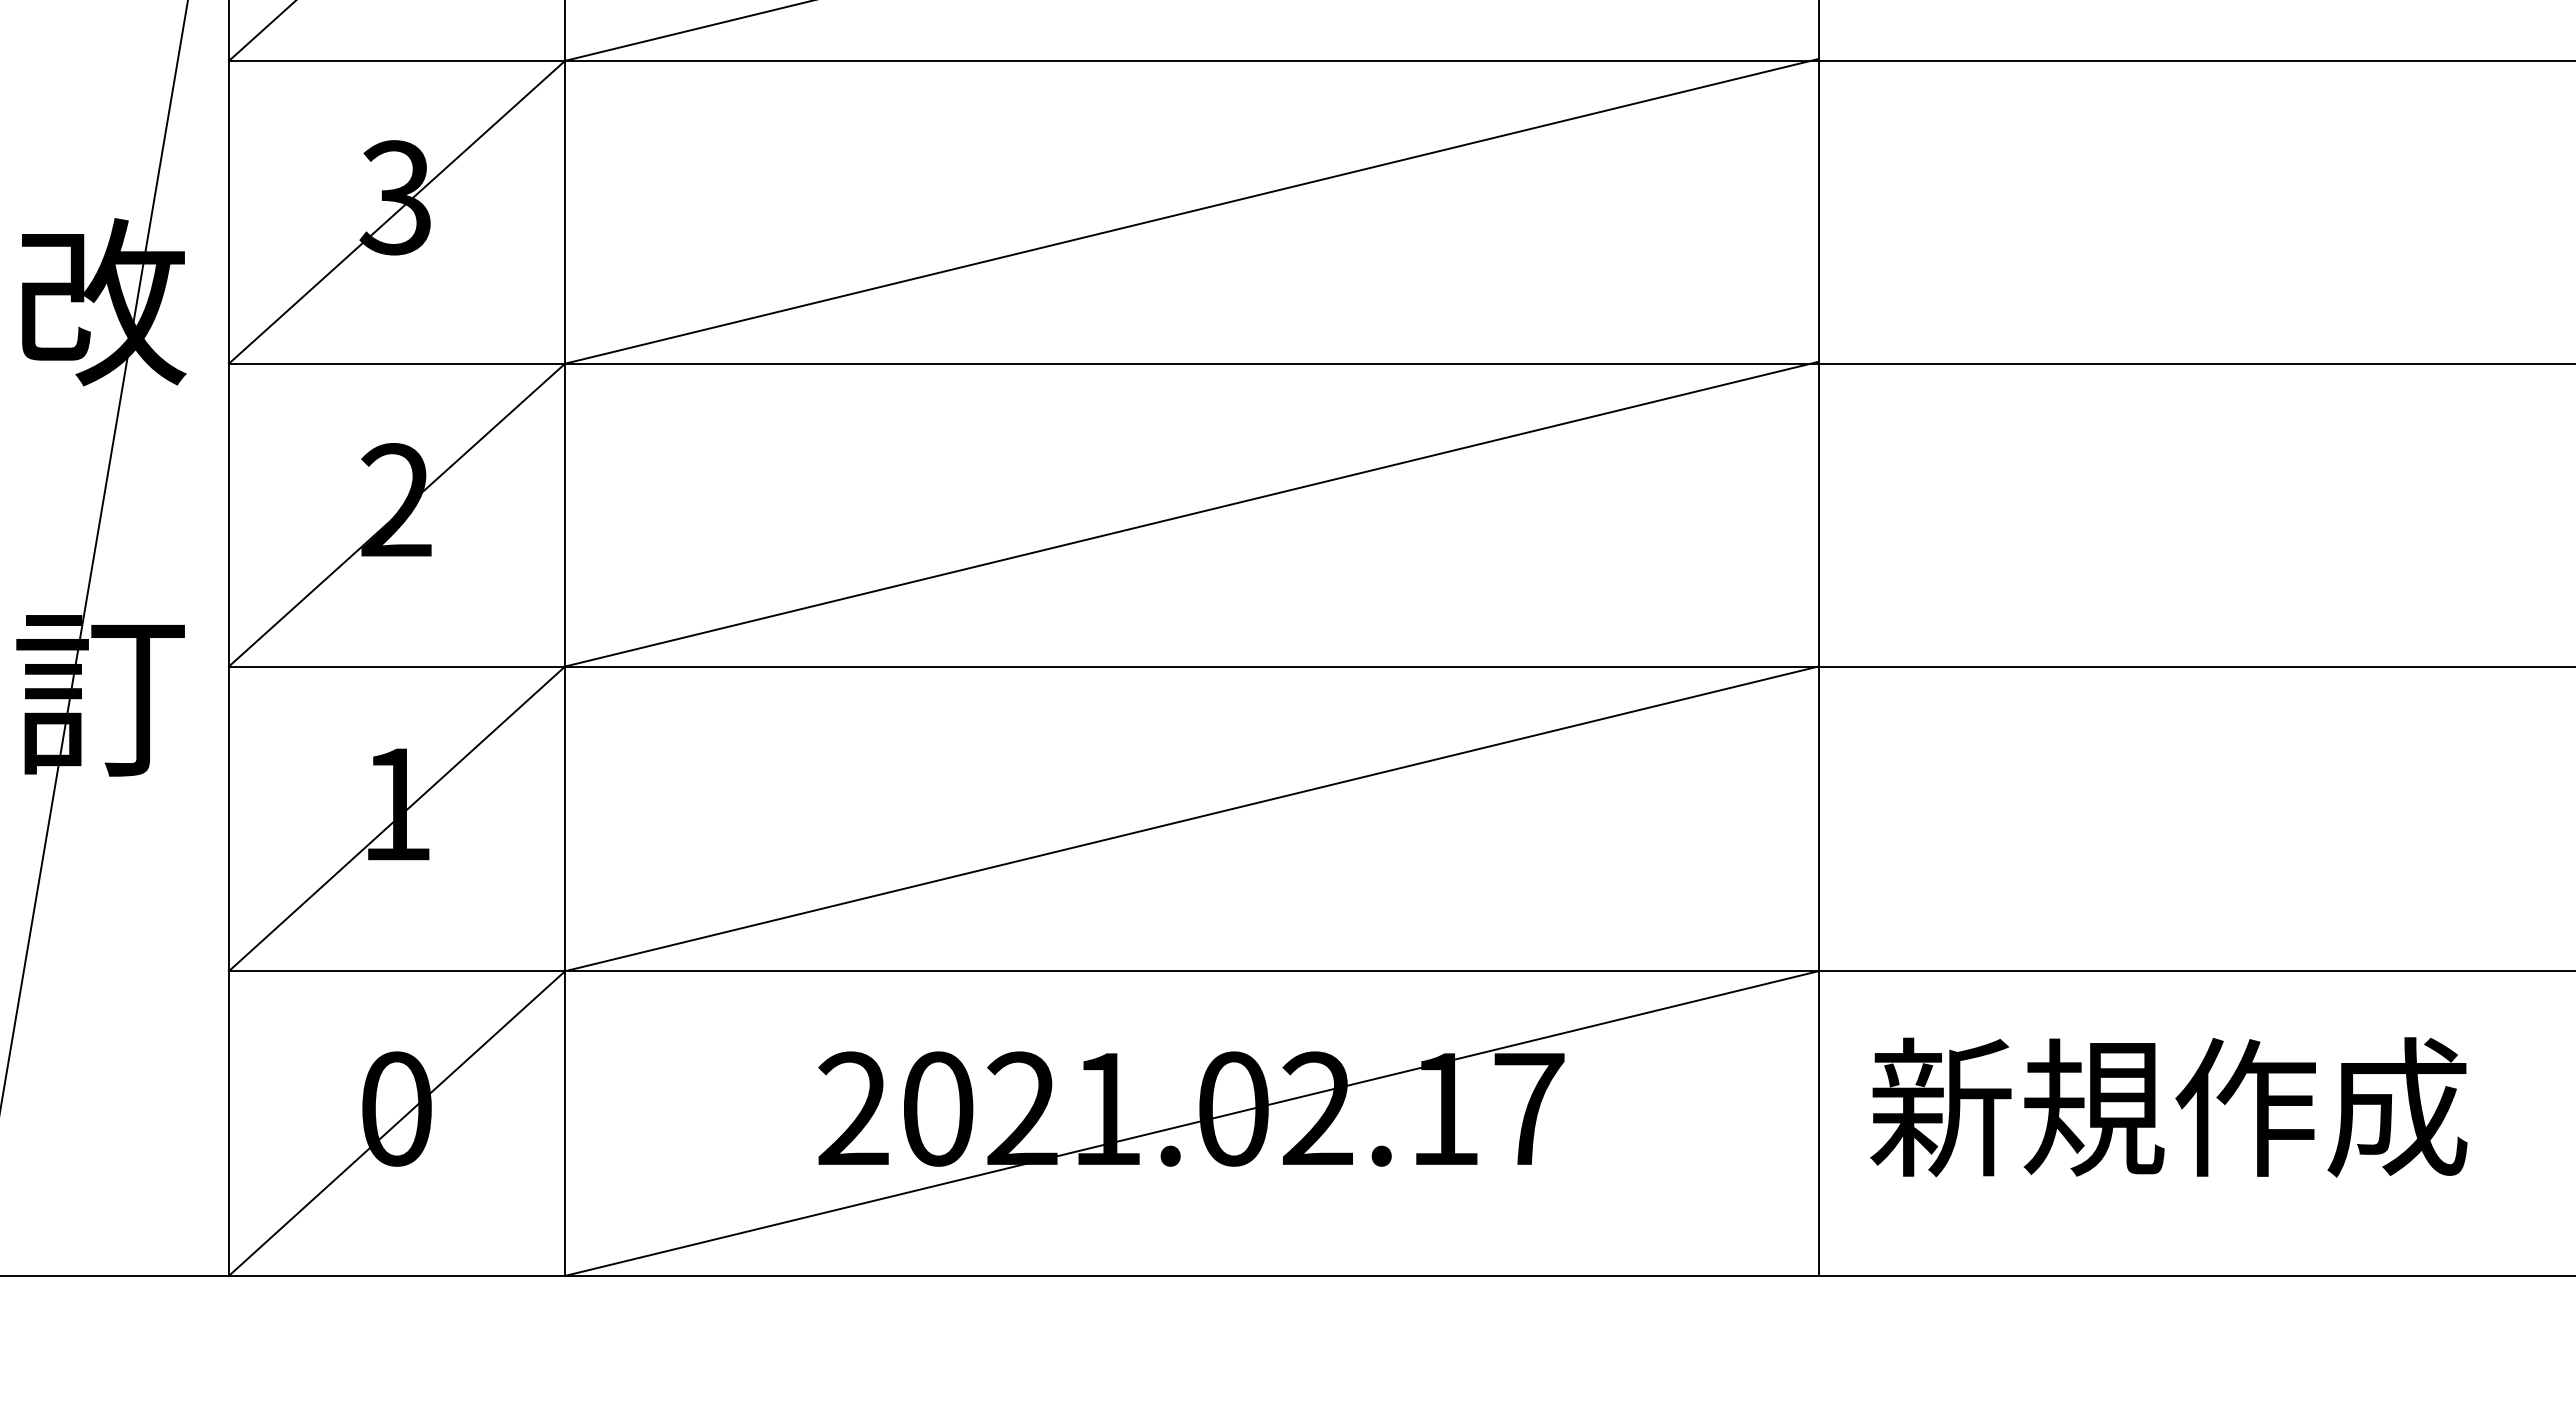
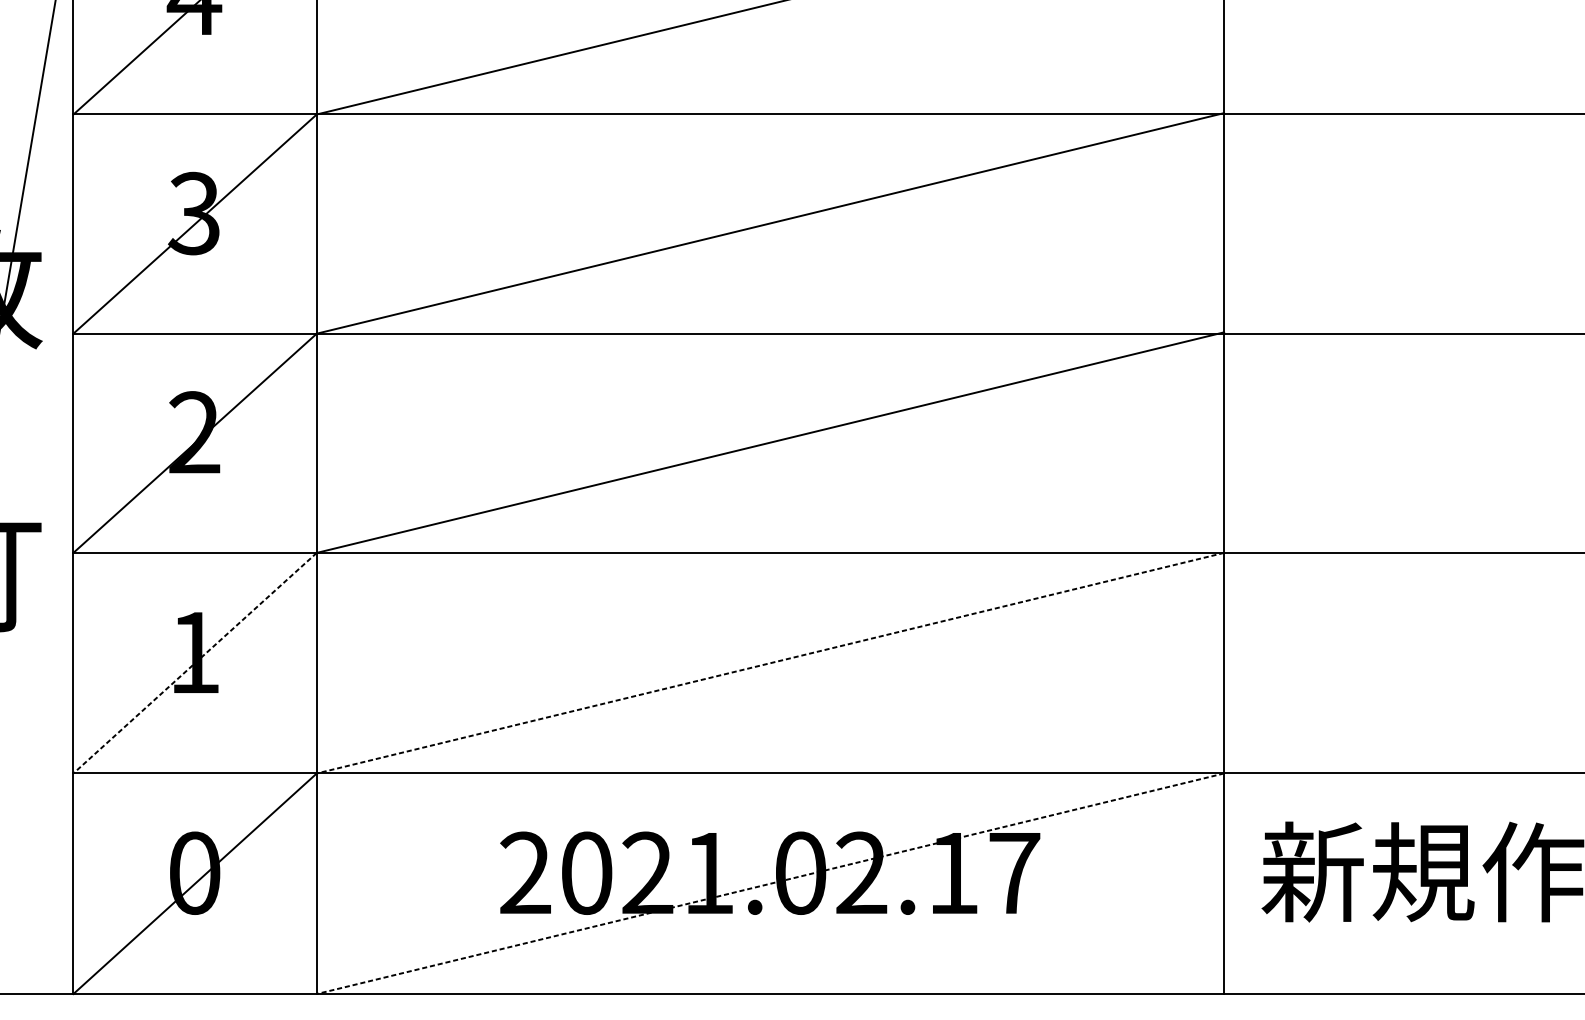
line: (397, 818) -> (195, 662), solid -> dashed
line: (1191, 818) -> (770, 662), solid -> dashed
line: (1191, 1123) -> (770, 883), solid -> dashed

